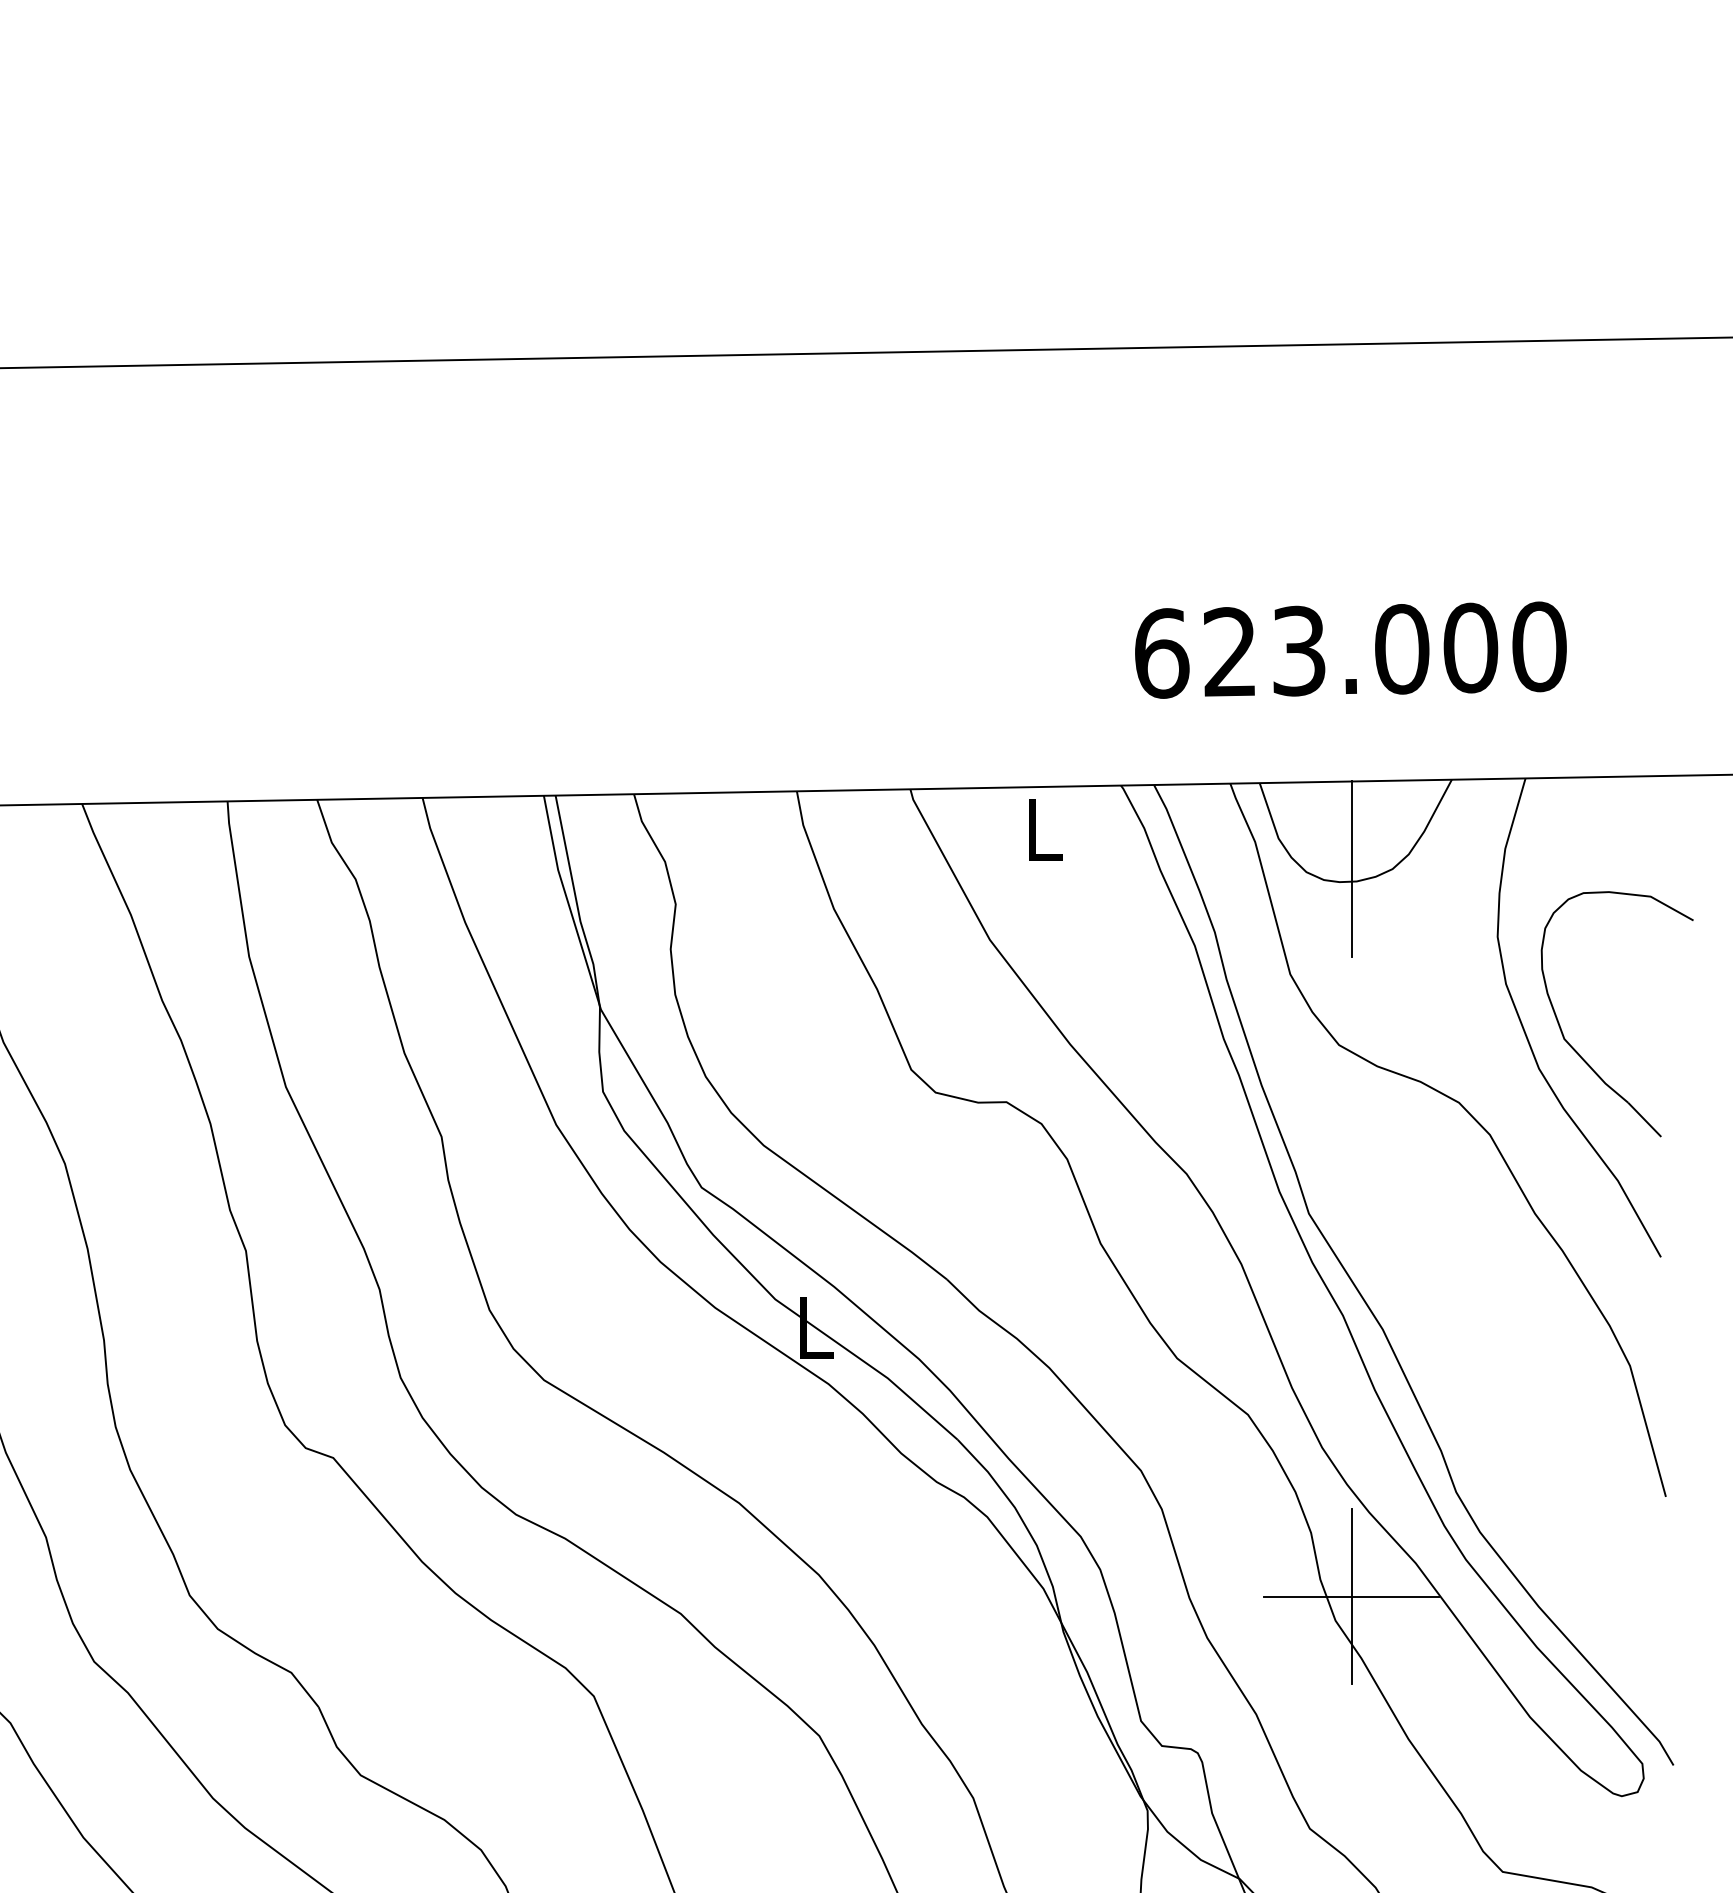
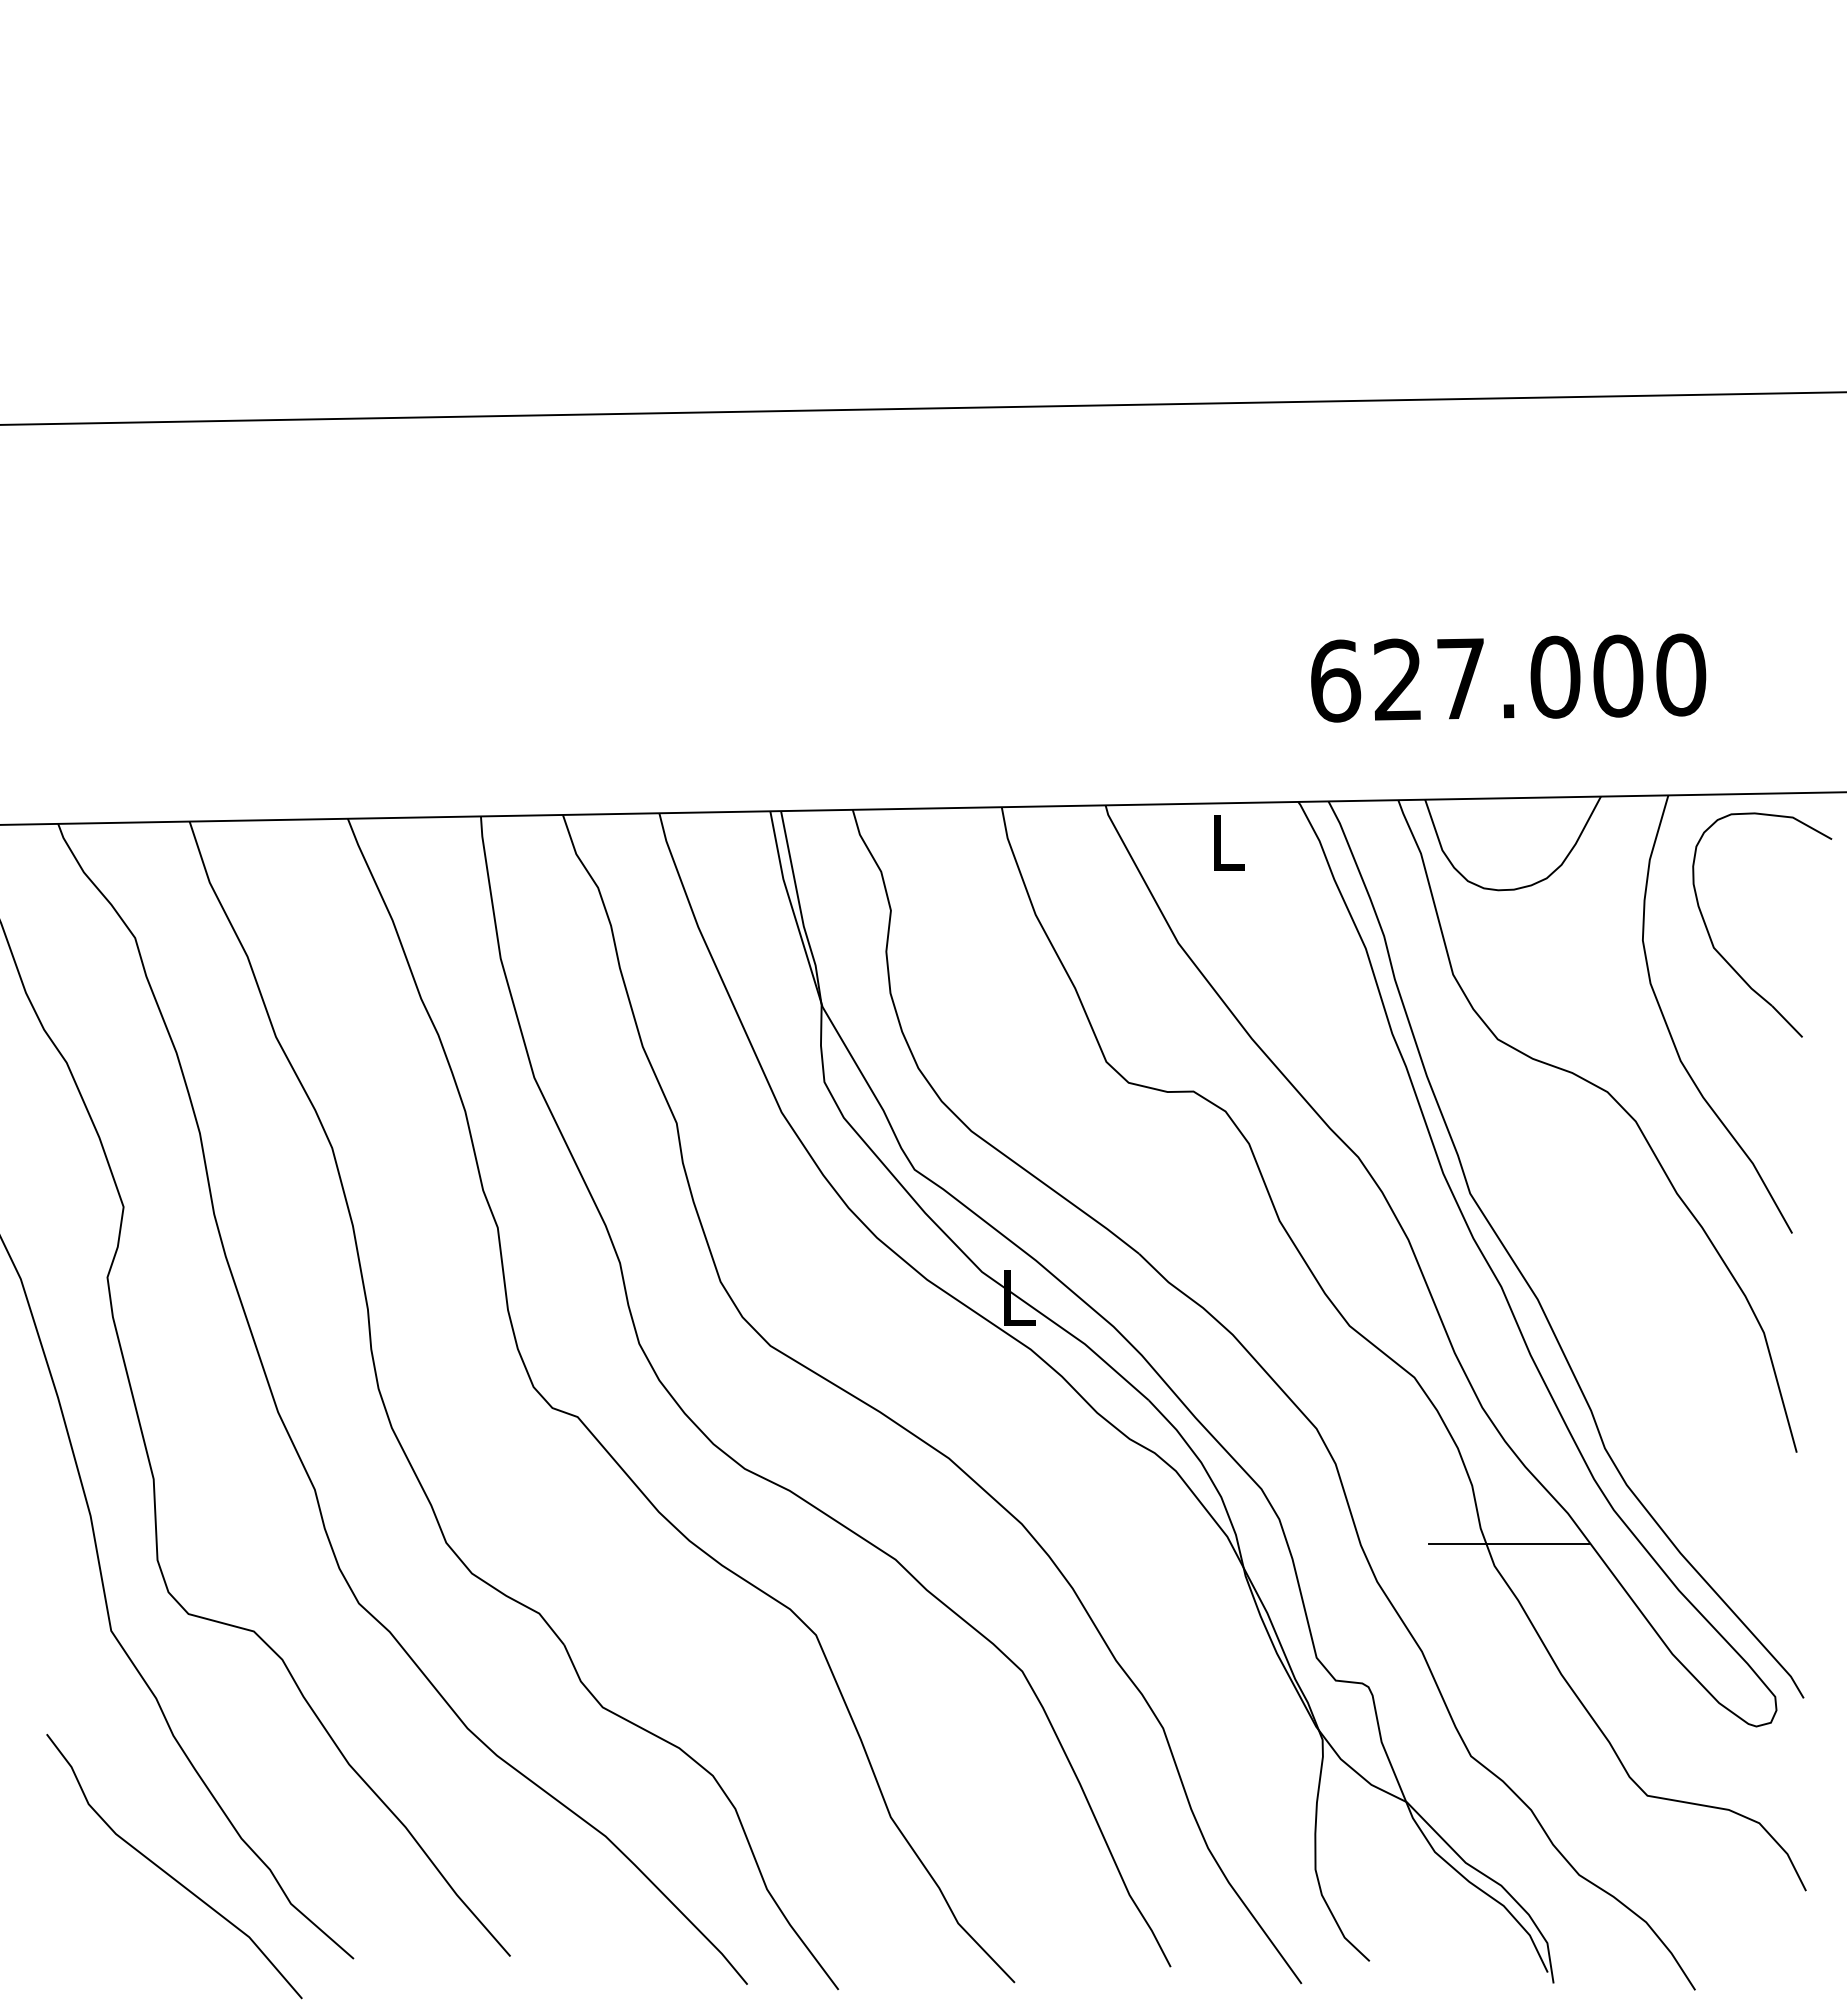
text: (1299, 650) -> (1461, 678), 623.000 -> 627.000
line: (1351, 869) -> (1509, 878), removed
part: (1577, 1050) -> (1725, 958), moved
line: (1351, 1596) -> (1509, 1543), removed

